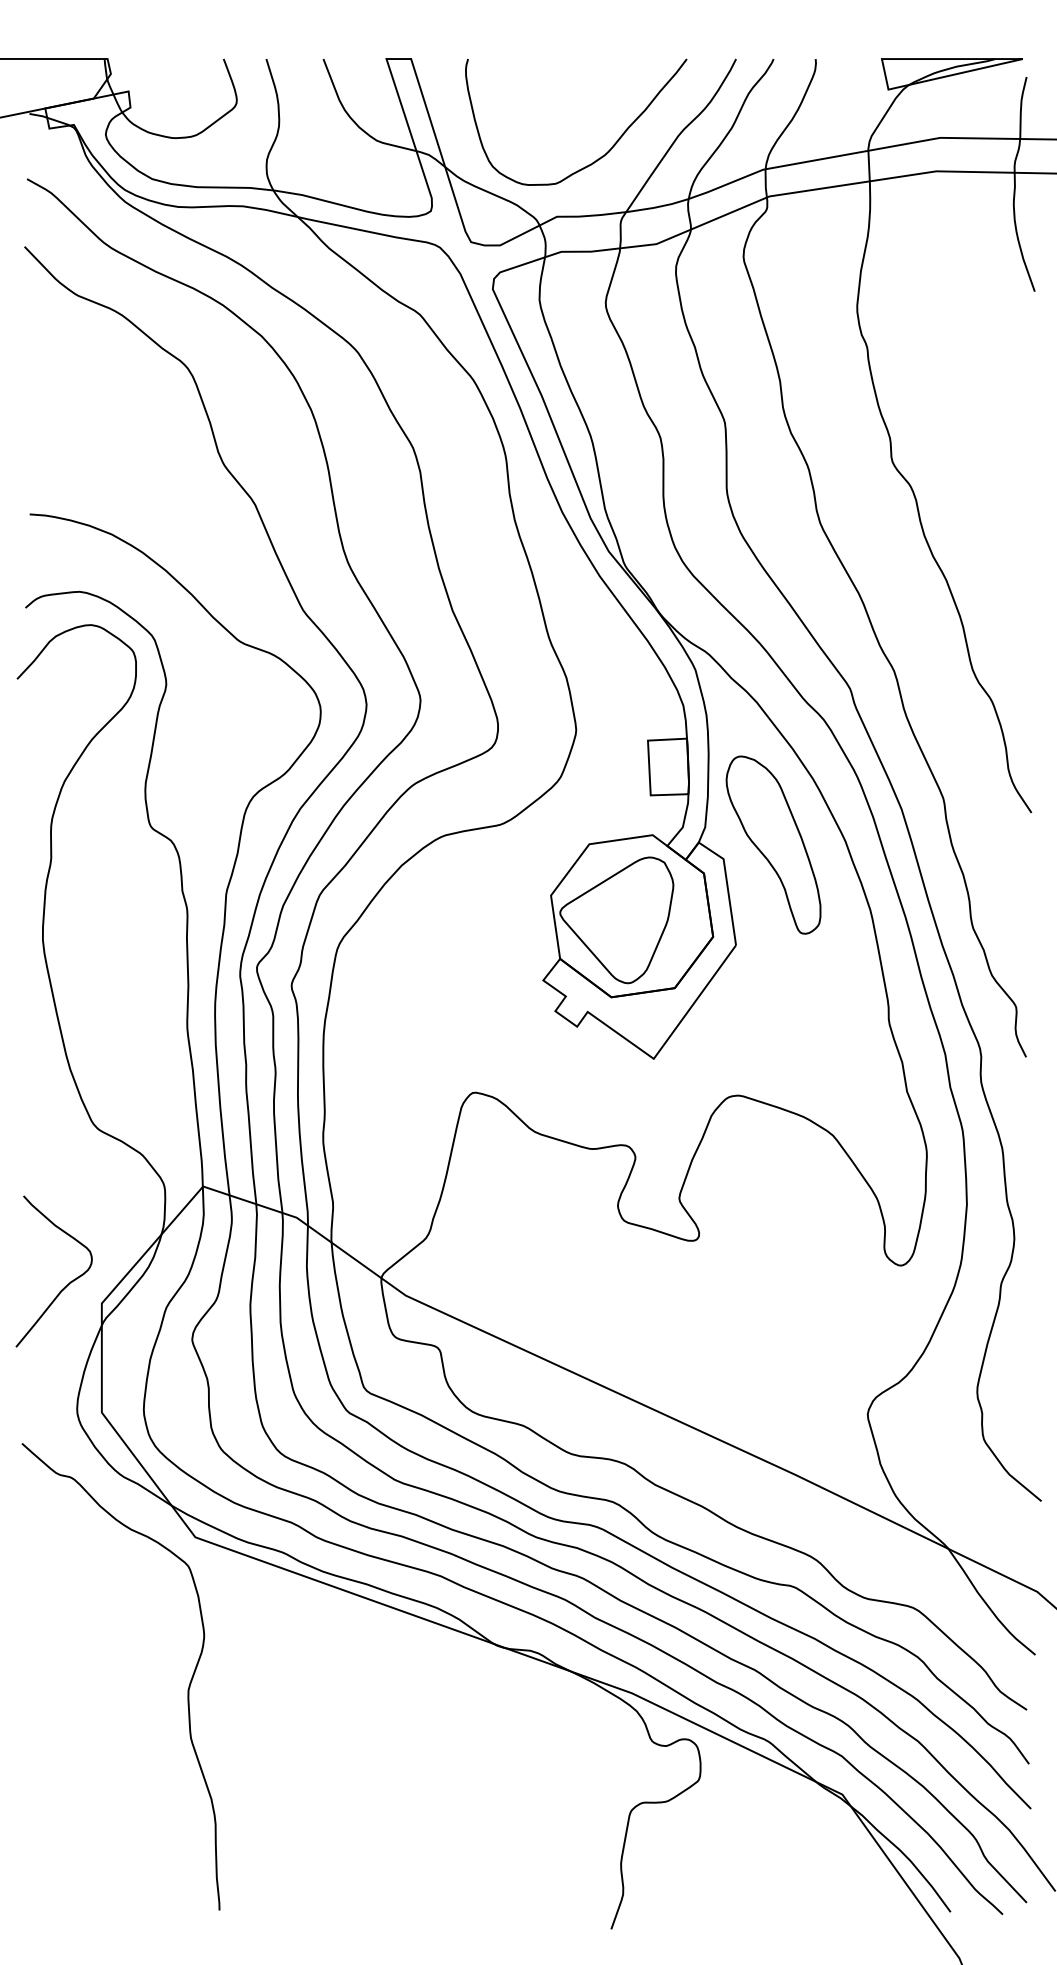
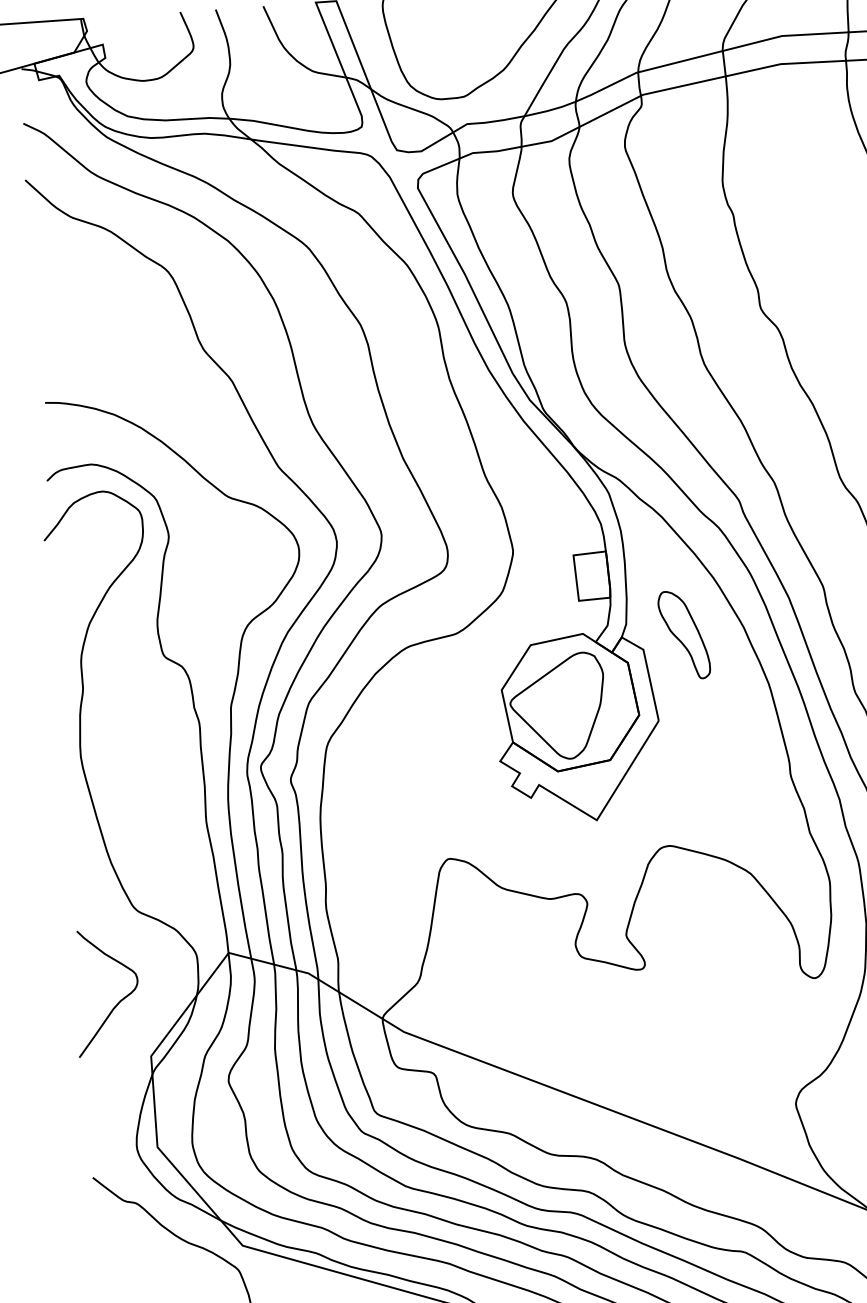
part: (773, 844) -> (684, 634), size x0.6
curve: (64, 1286) -> (116, 1004), moved

